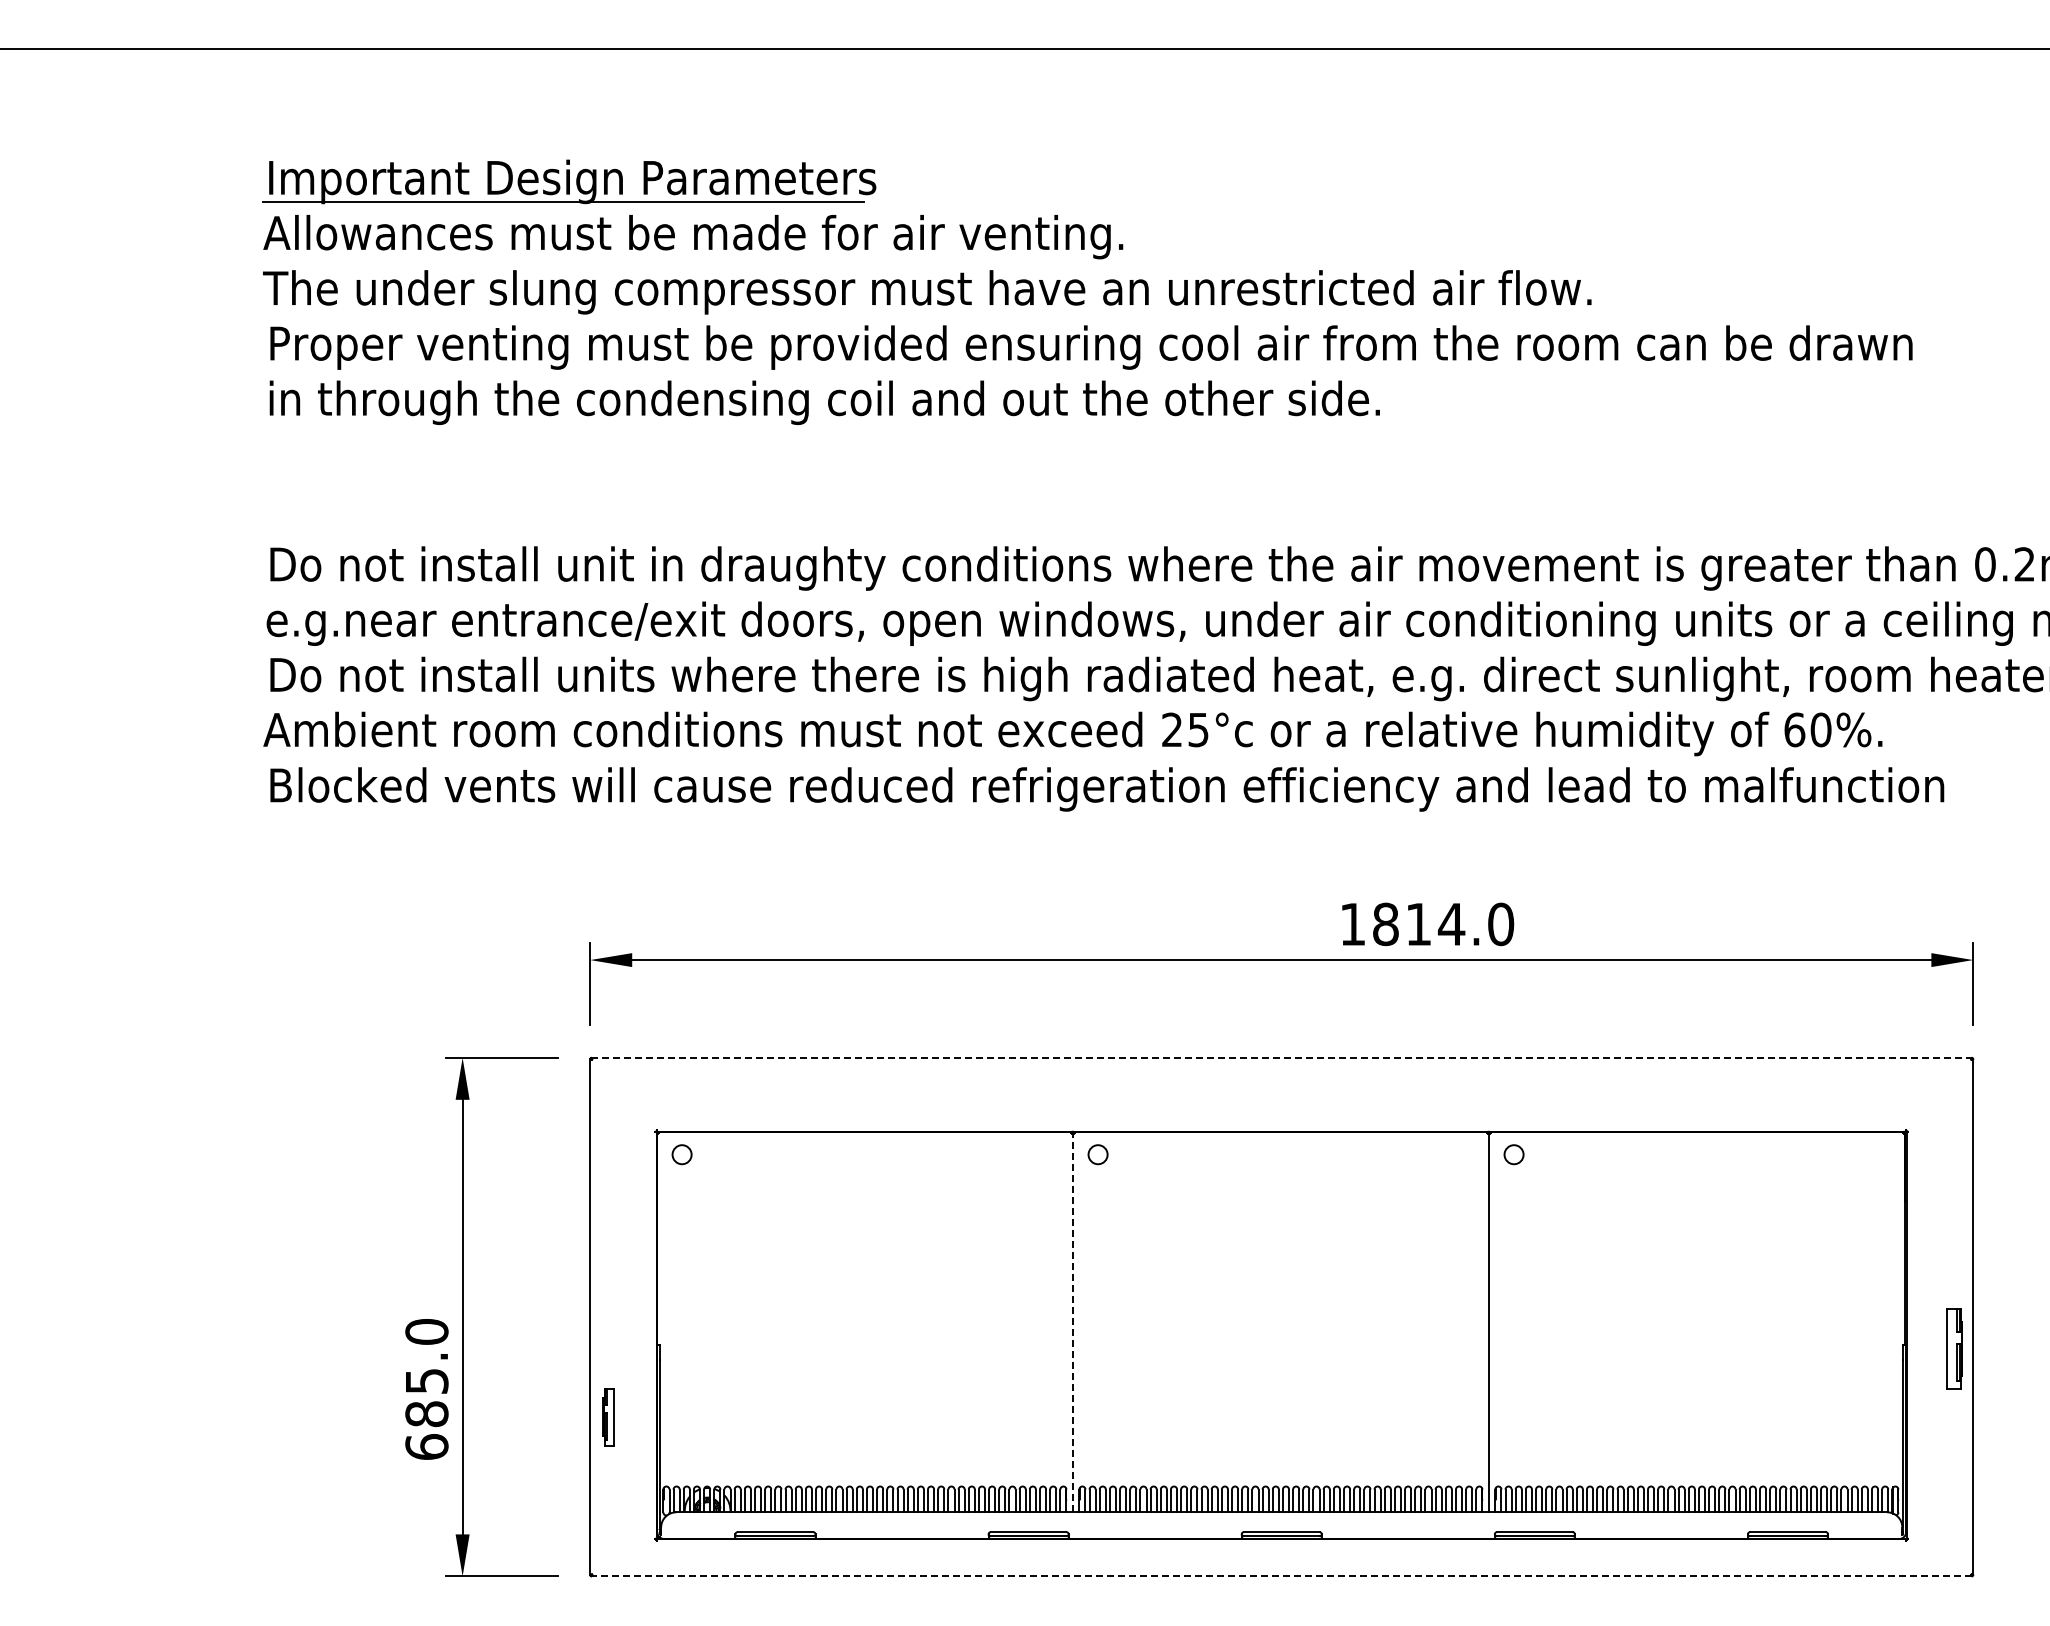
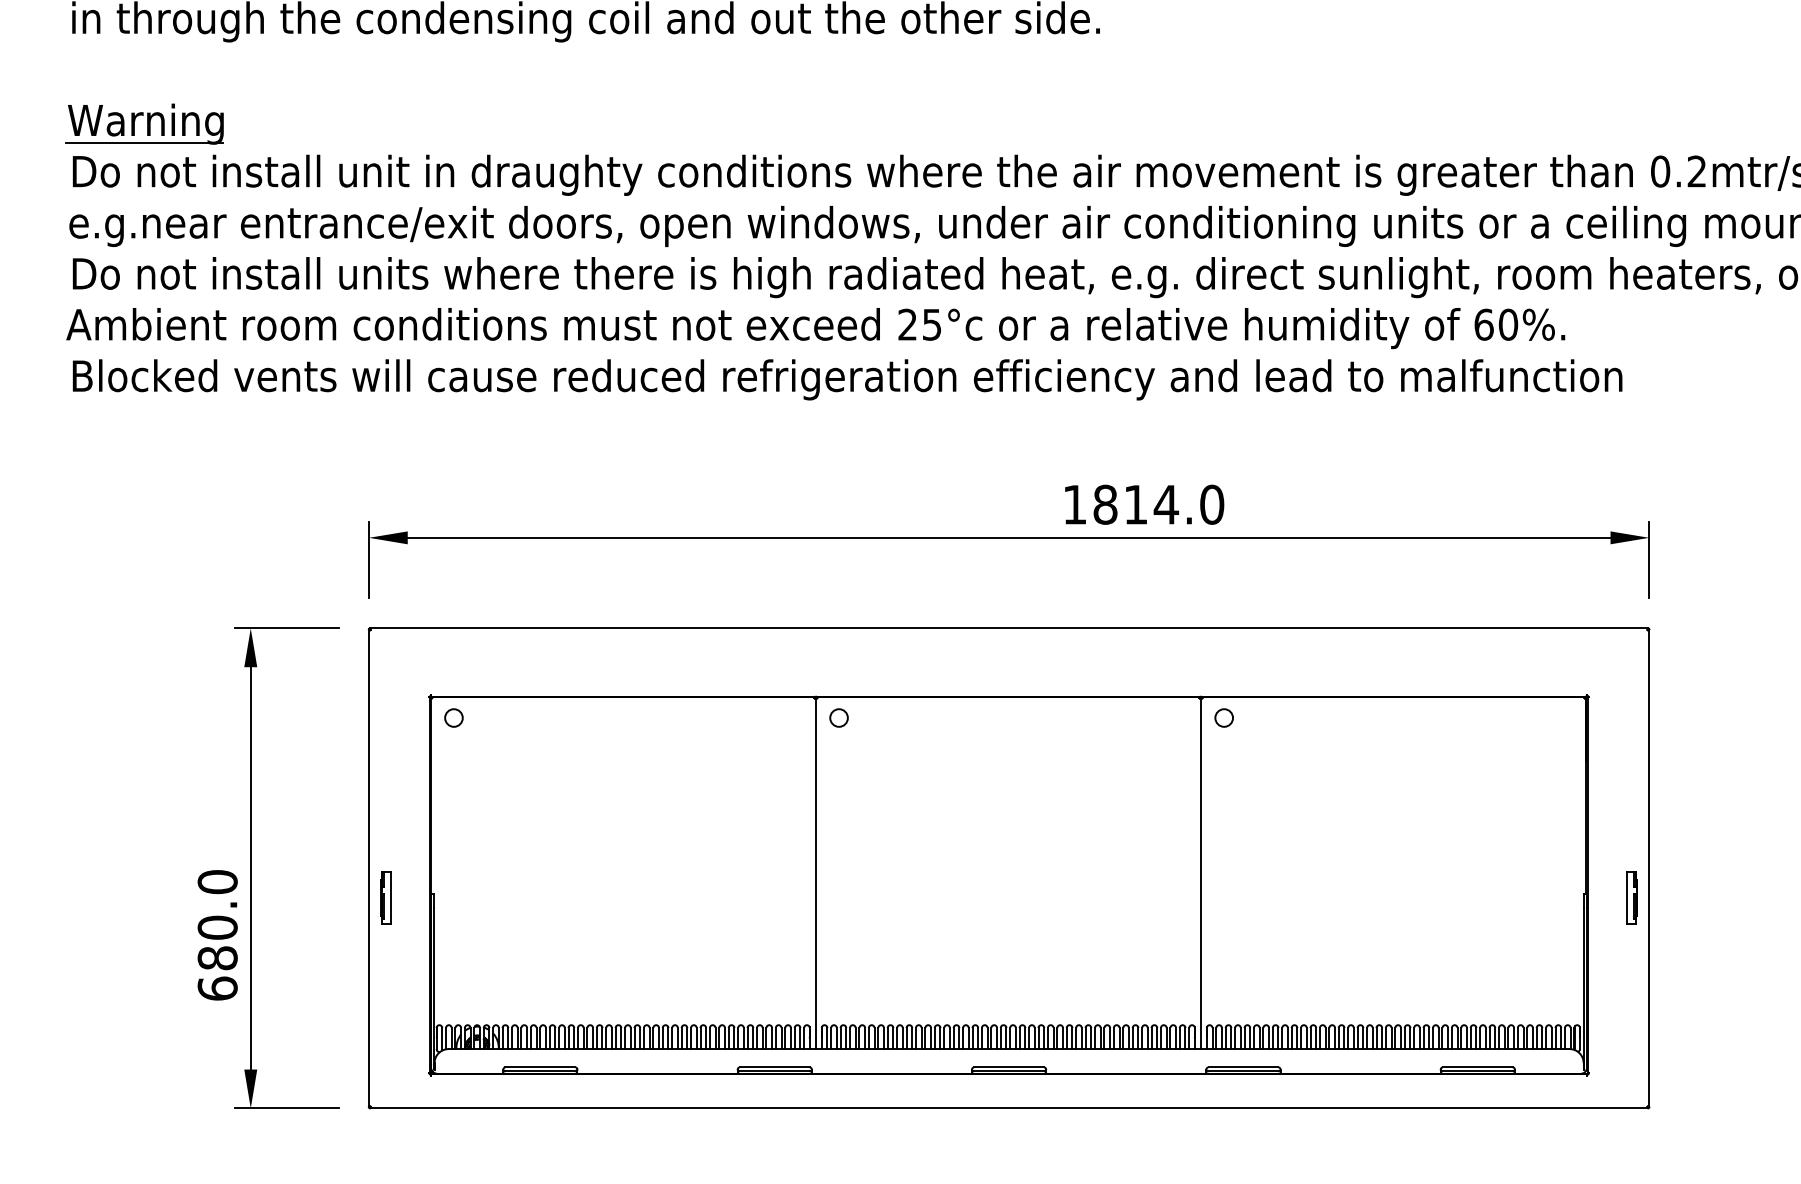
part: (347, 513) -> (144, 124), added
line: (1281, 1057) -> (1008, 628), dashed -> solid
line: (1072, 1322) -> (815, 873), dashed -> solid
part: (1954, 1349) -> (1631, 898), size x0.71
text: (426, 1381) -> (217, 927), 685.0 -> 680.0
part: (608, 1417) -> (385, 898), moved
line: (1281, 1576) -> (1008, 1108), dashed -> solid

